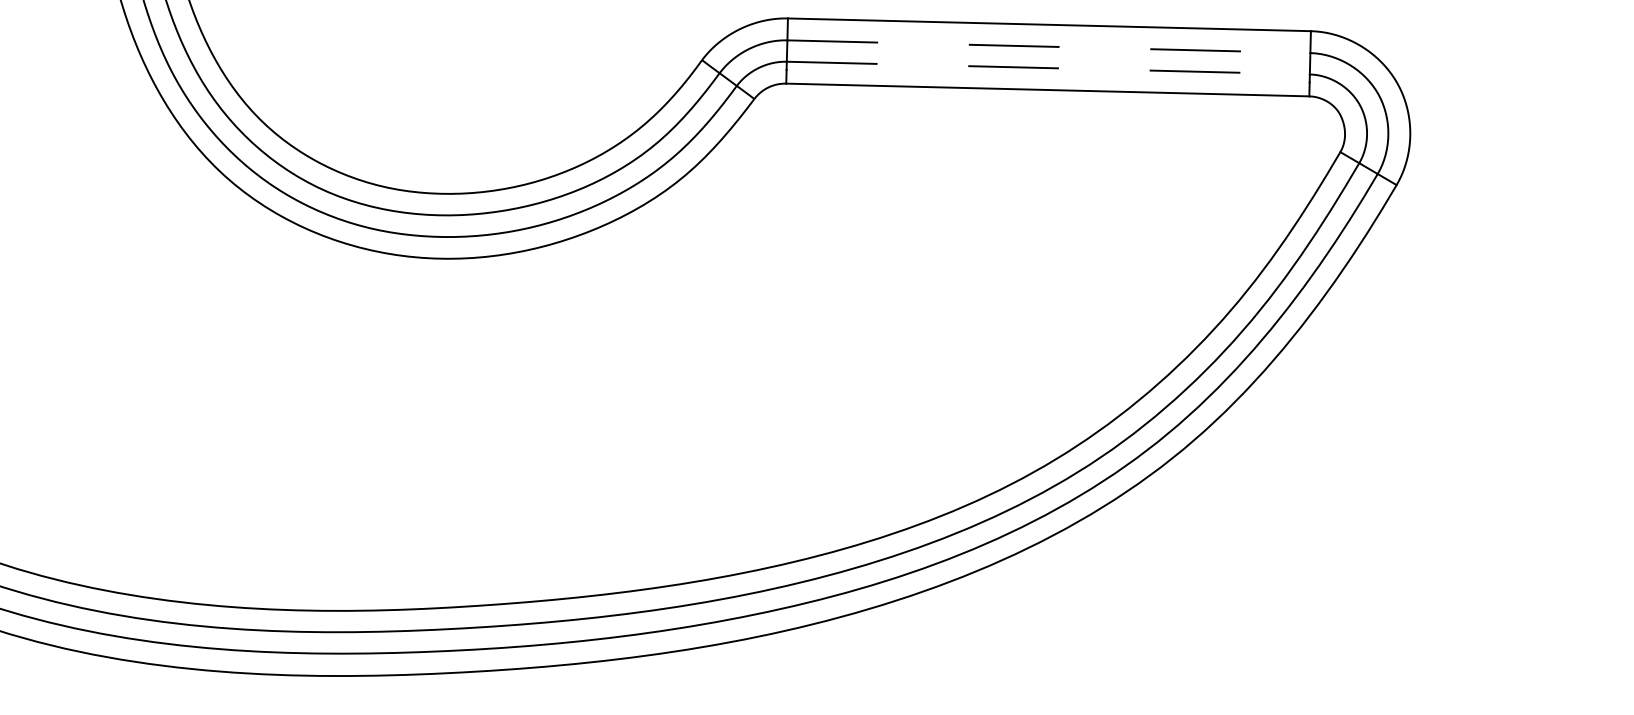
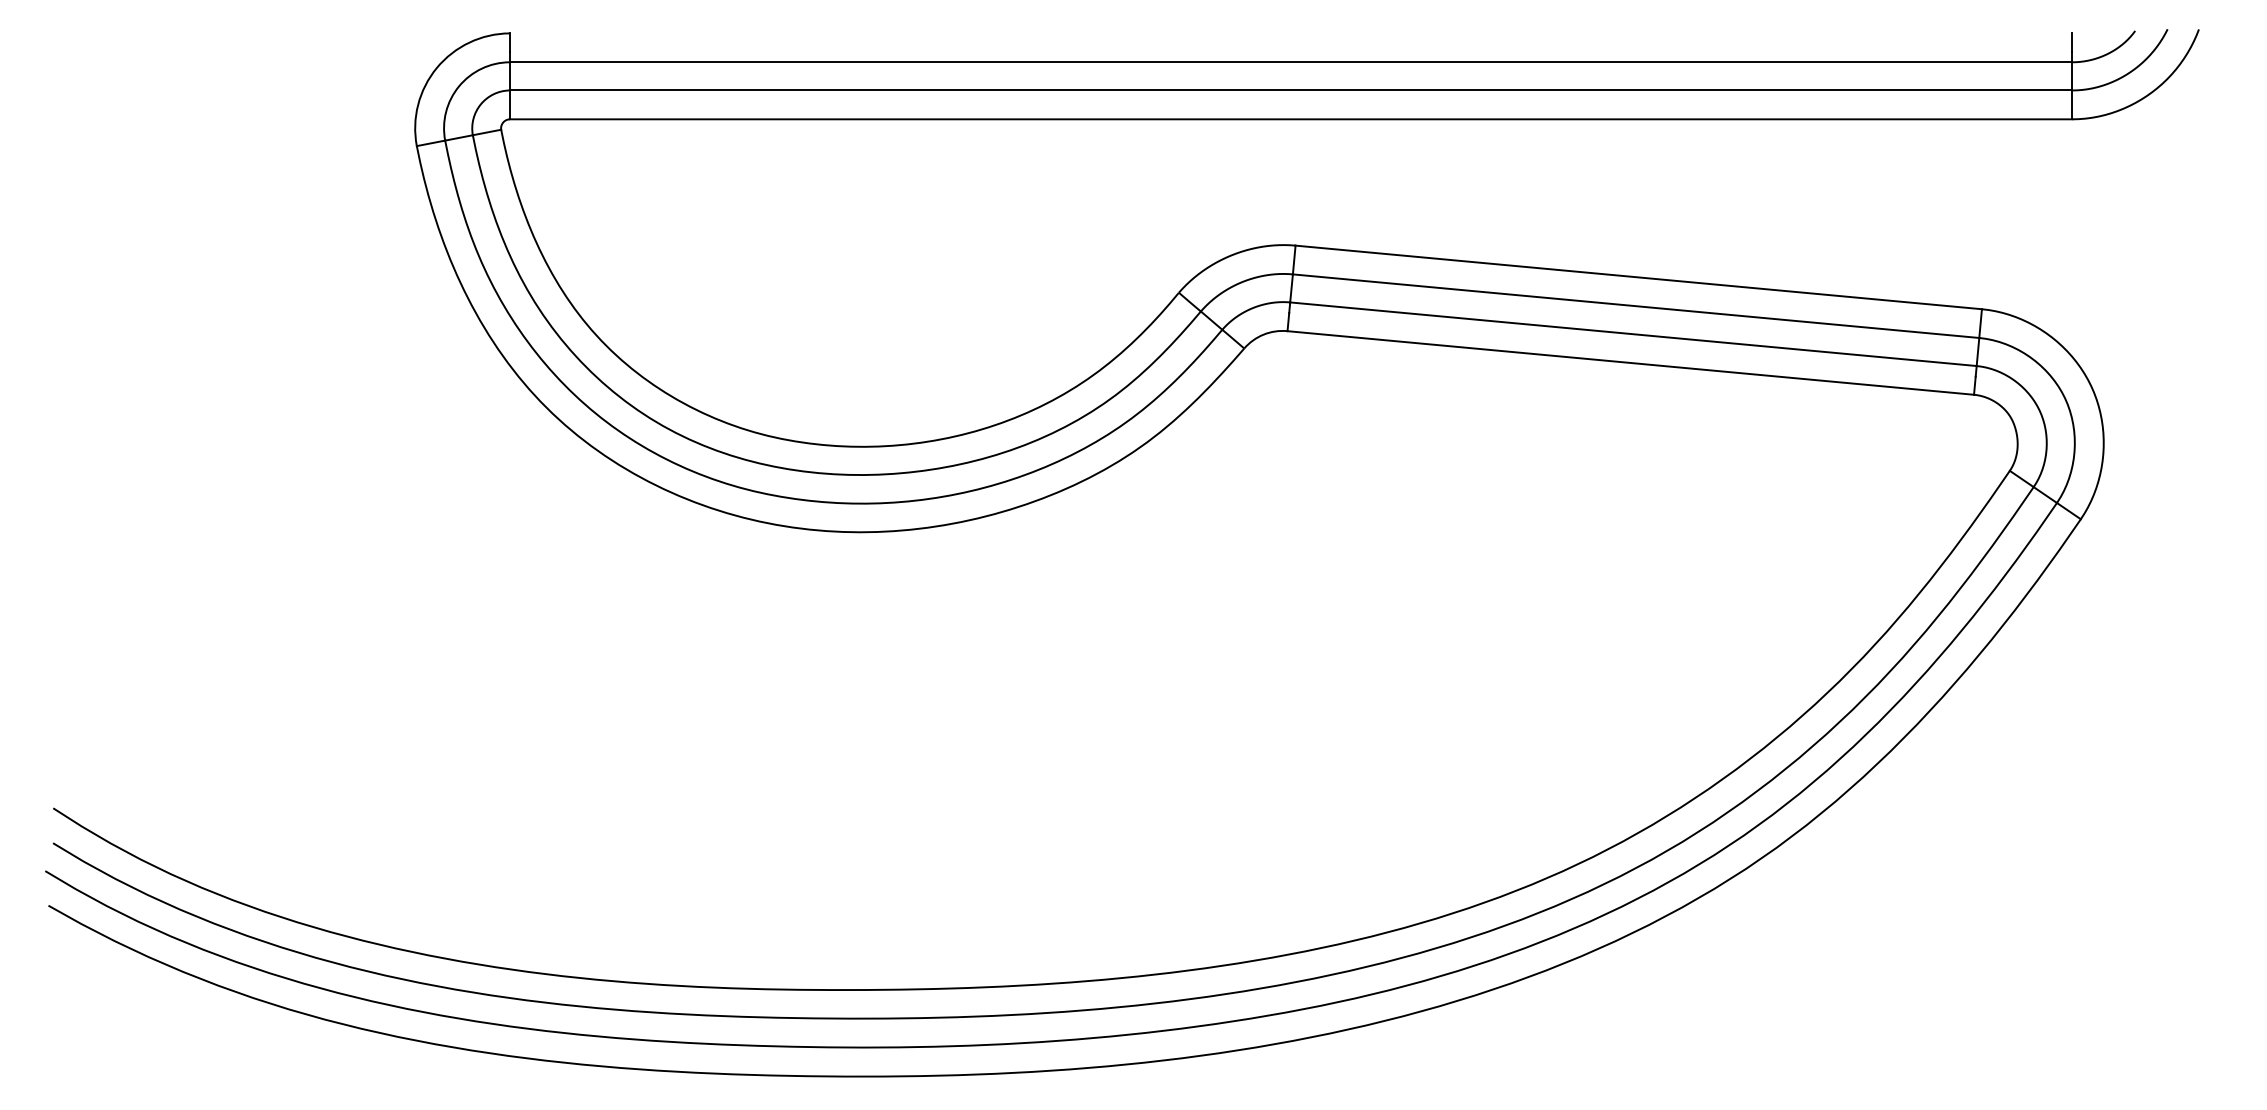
line: (1049, 46) -> (1636, 306), dashed -> solid
line: (1048, 68) -> (1633, 334), dashed -> solid

